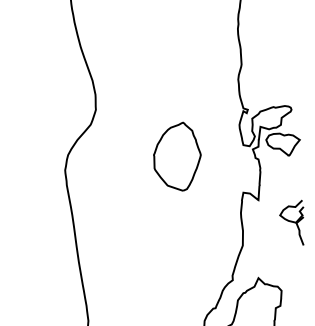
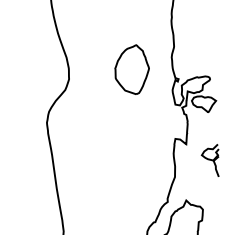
part: (177, 156) -> (132, 69), moved

